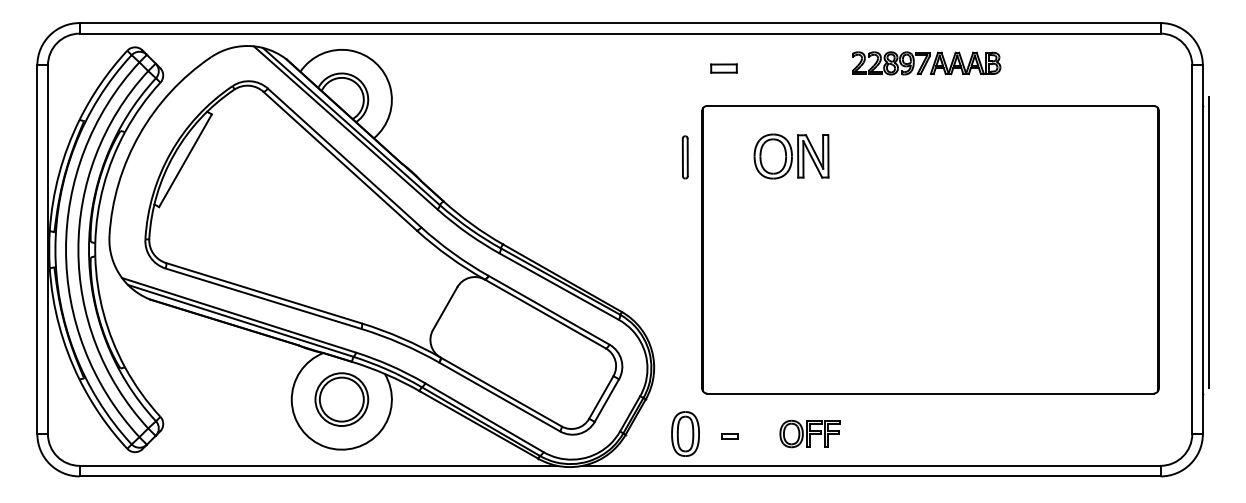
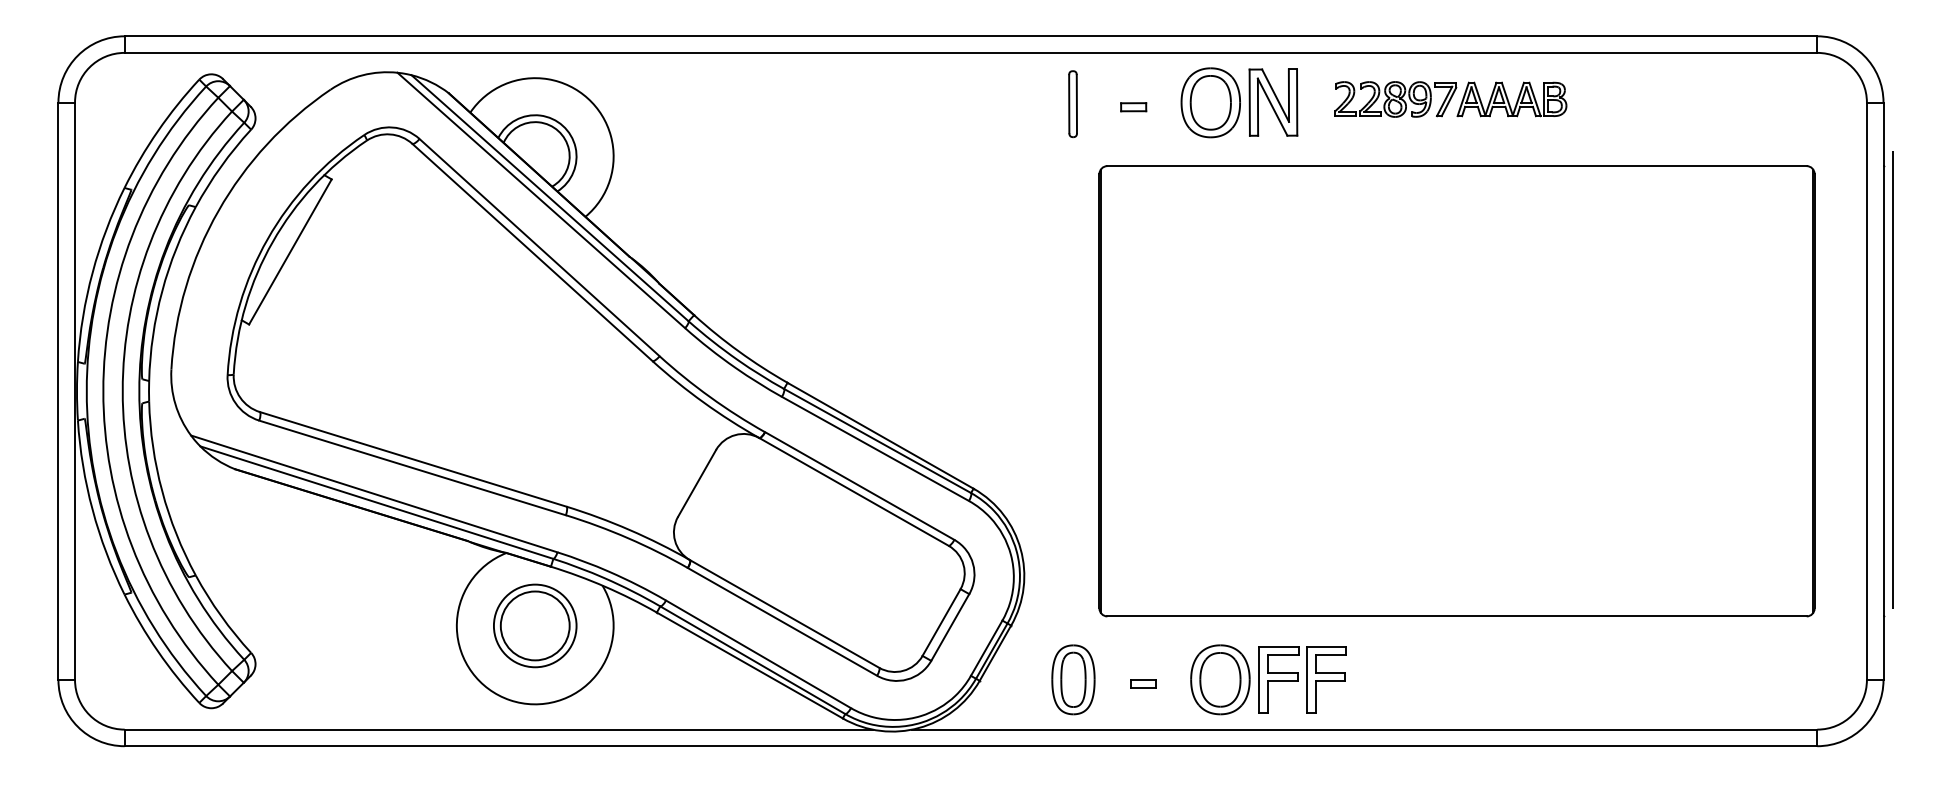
part: (723, 67) -> (1132, 105), size x0.62
part: (791, 156) -> (1239, 102), moved
part: (684, 157) -> (1071, 104), moved
part: (809, 433) -> (1267, 678), size x1.67

